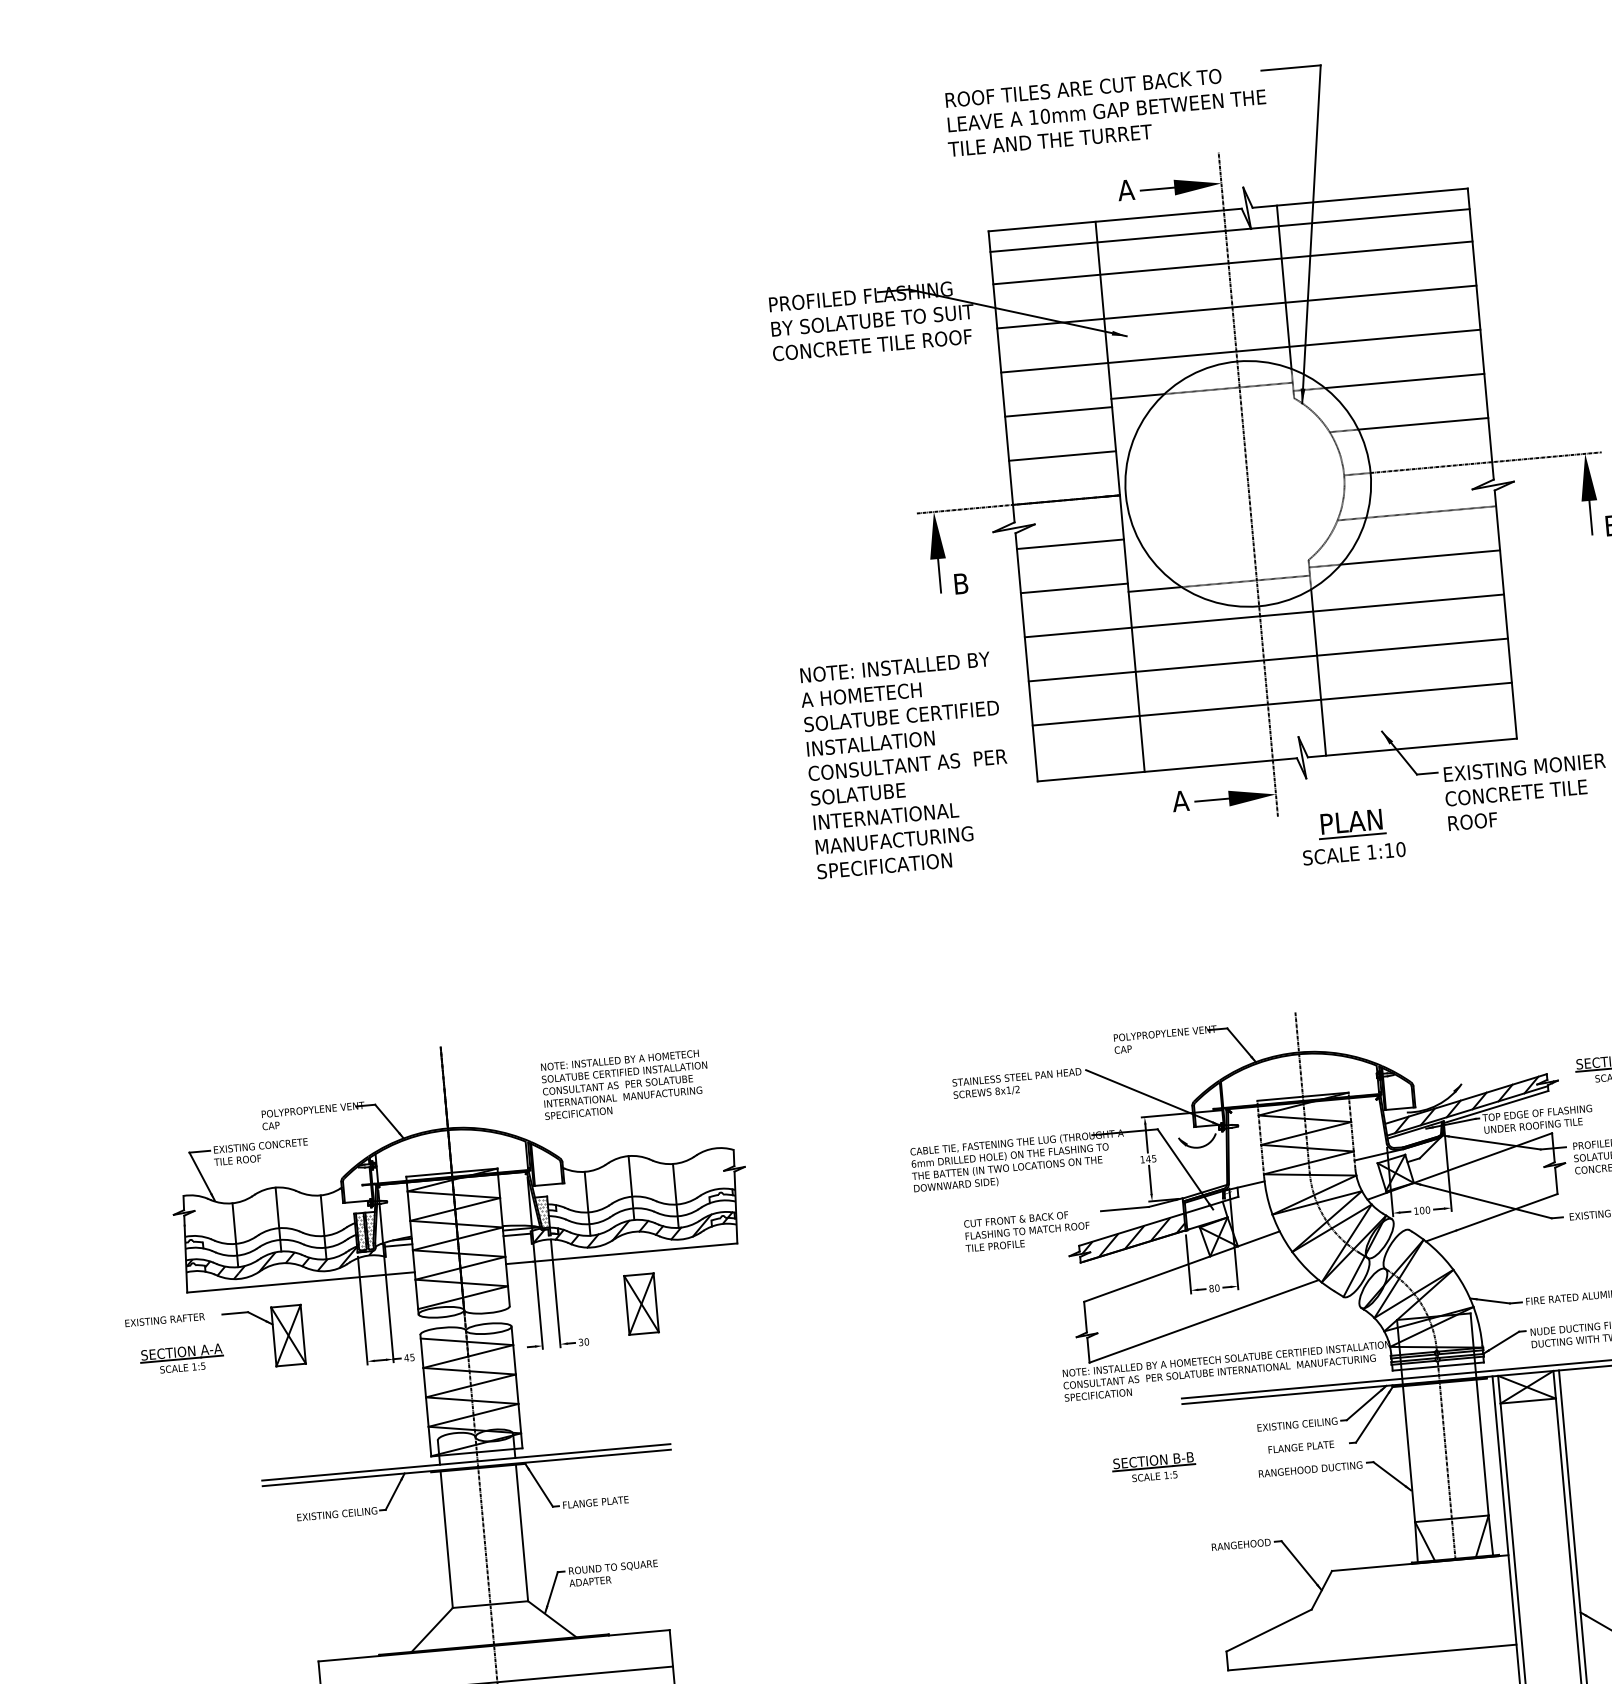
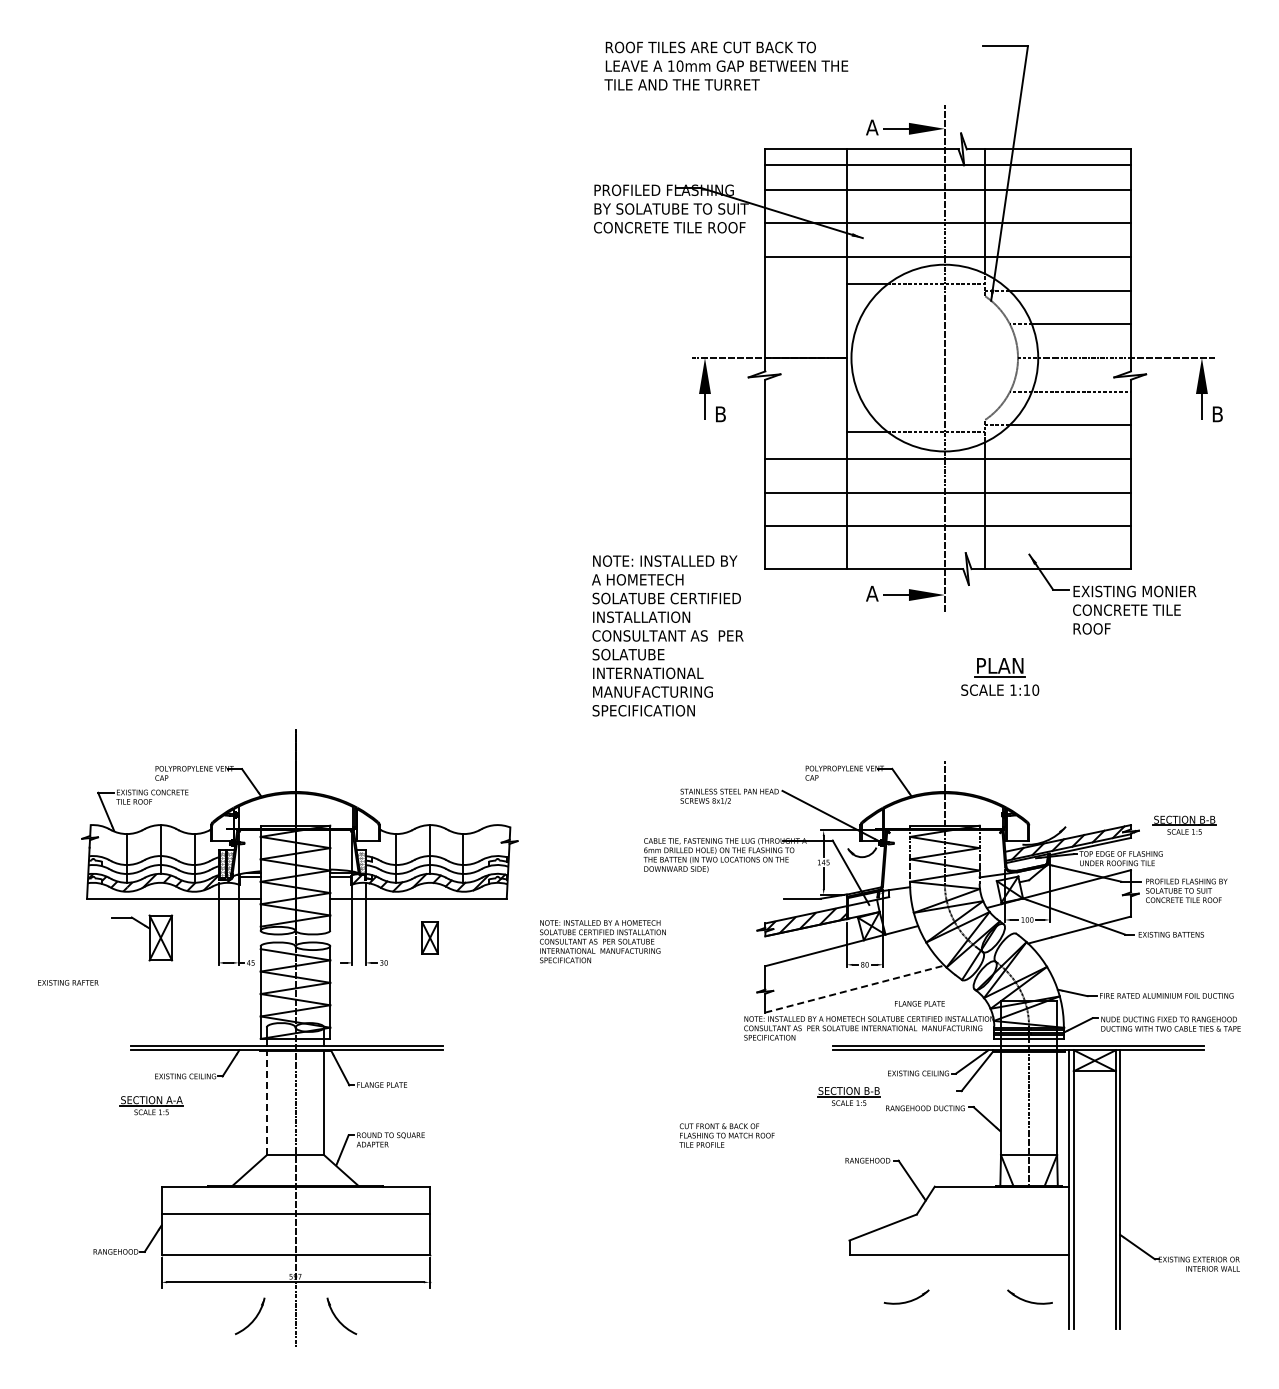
text: (1106, 110) -> (726, 65), moved
line: (1057, 411) -> (805, 290), removed
line: (1061, 456) -> (805, 324), removed
line: (1069, 543) -> (805, 391), removed
line: (1073, 588) -> (805, 425), removed
text: (906, 764) -> (667, 635), moved
part: (1353, 835) -> (1000, 676), moved
text: (625, 1084) -> (602, 941), moved
text: (1026, 1230) -> (726, 1135), moved
part: (640, 1303) -> (429, 937), size x0.7
text: (165, 1319) -> (68, 982), moved
line: (1203, 1321) -> (854, 989), solid -> dashed
part: (181, 1359) -> (151, 1105), moved
text: (1300, 1446) -> (919, 1003), moved
part: (1153, 1467) -> (848, 1096), moved
line: (446, 1538) -> (266, 1102), solid -> dashed

